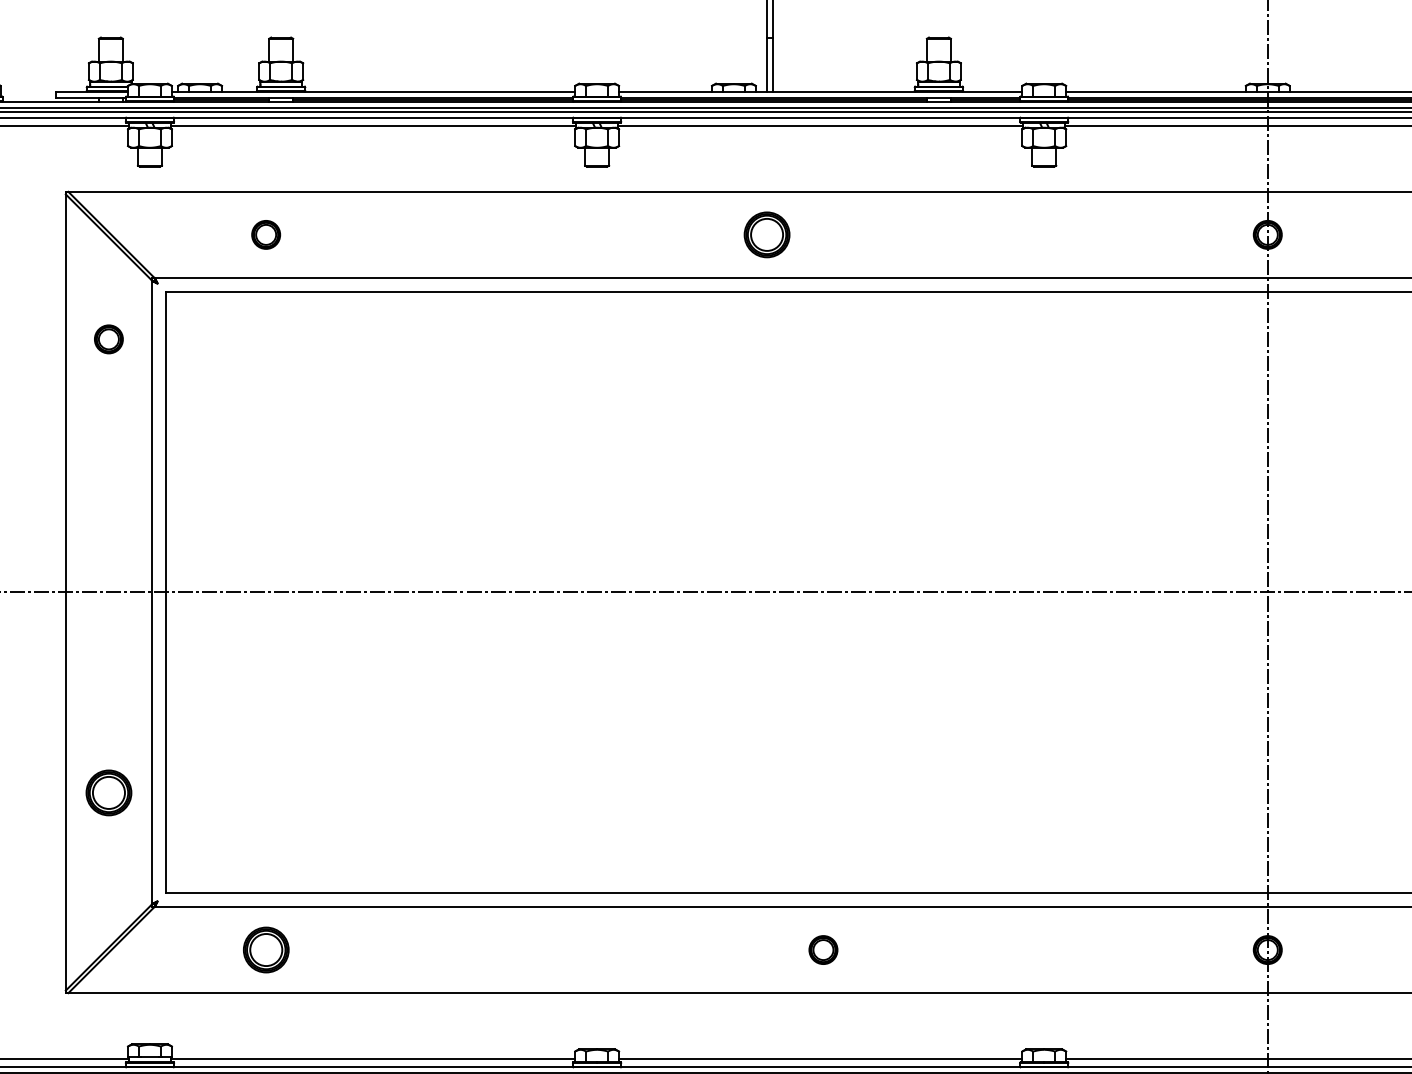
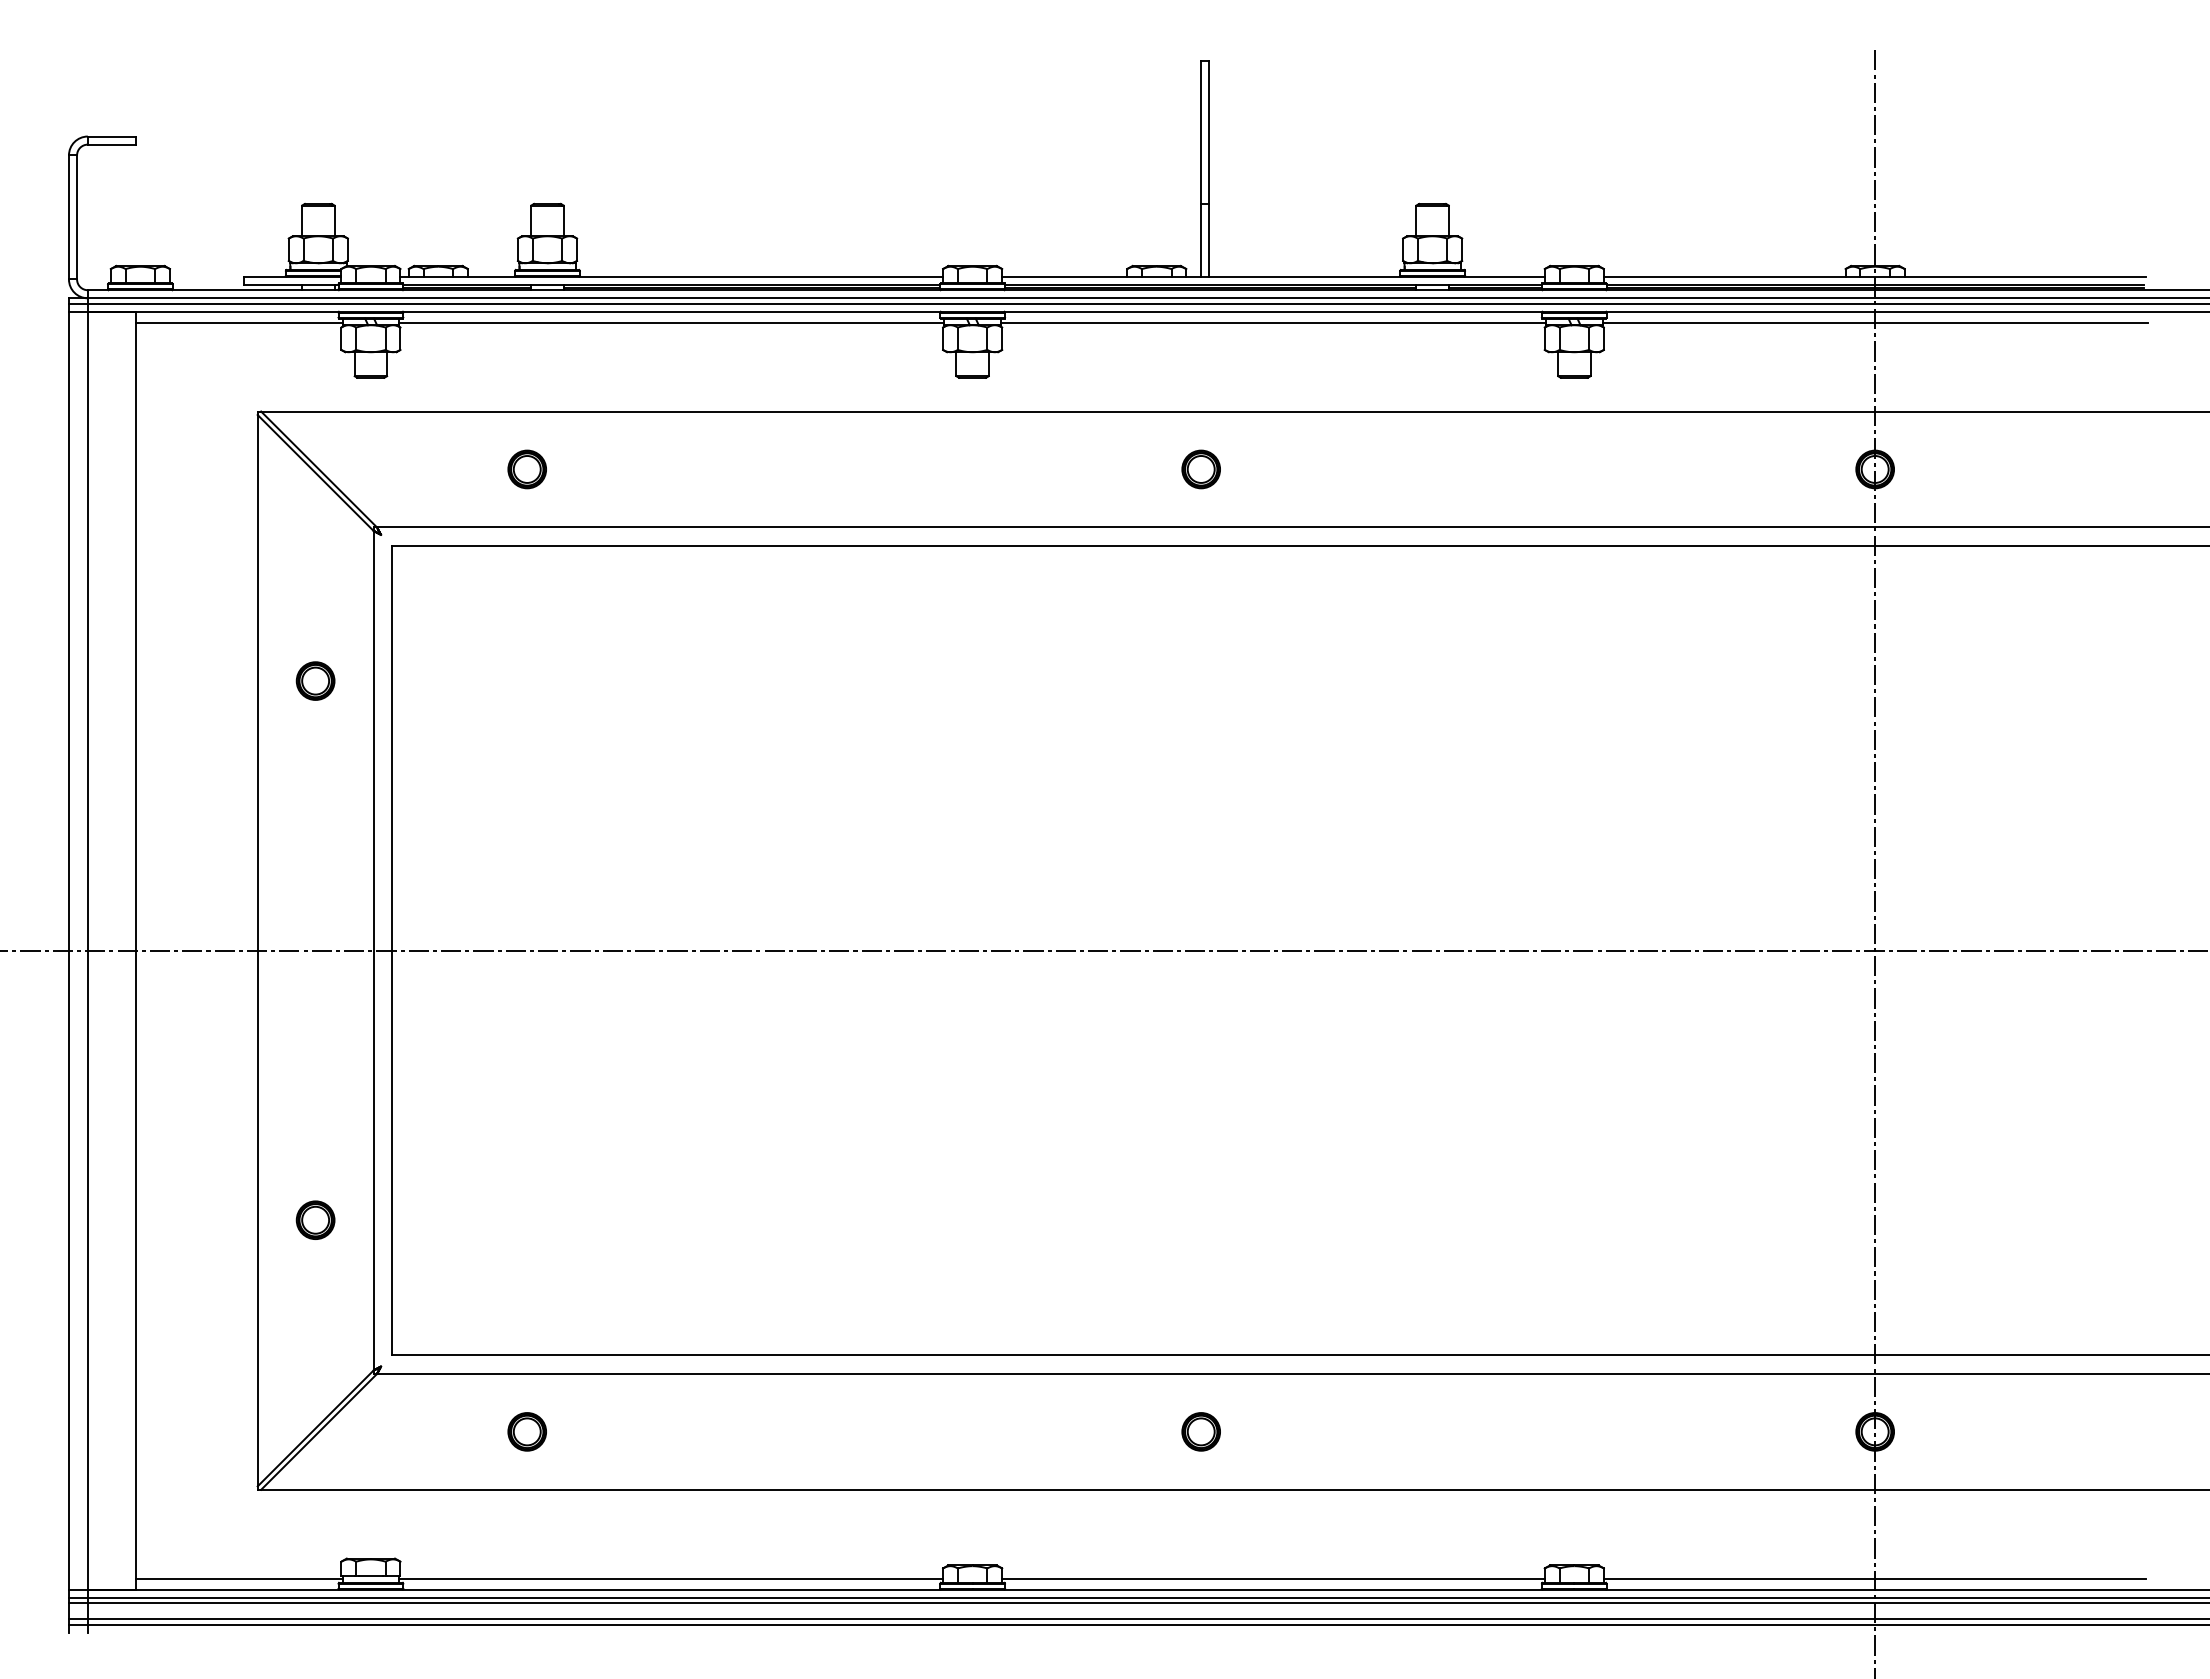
part: (766, 234) -> (1200, 469), size x0.62
part: (108, 338) -> (315, 680), moved
part: (108, 792) -> (315, 1219), size x0.62
part: (265, 949) -> (526, 1431), size x0.62
part: (822, 949) -> (1200, 1431), moved

